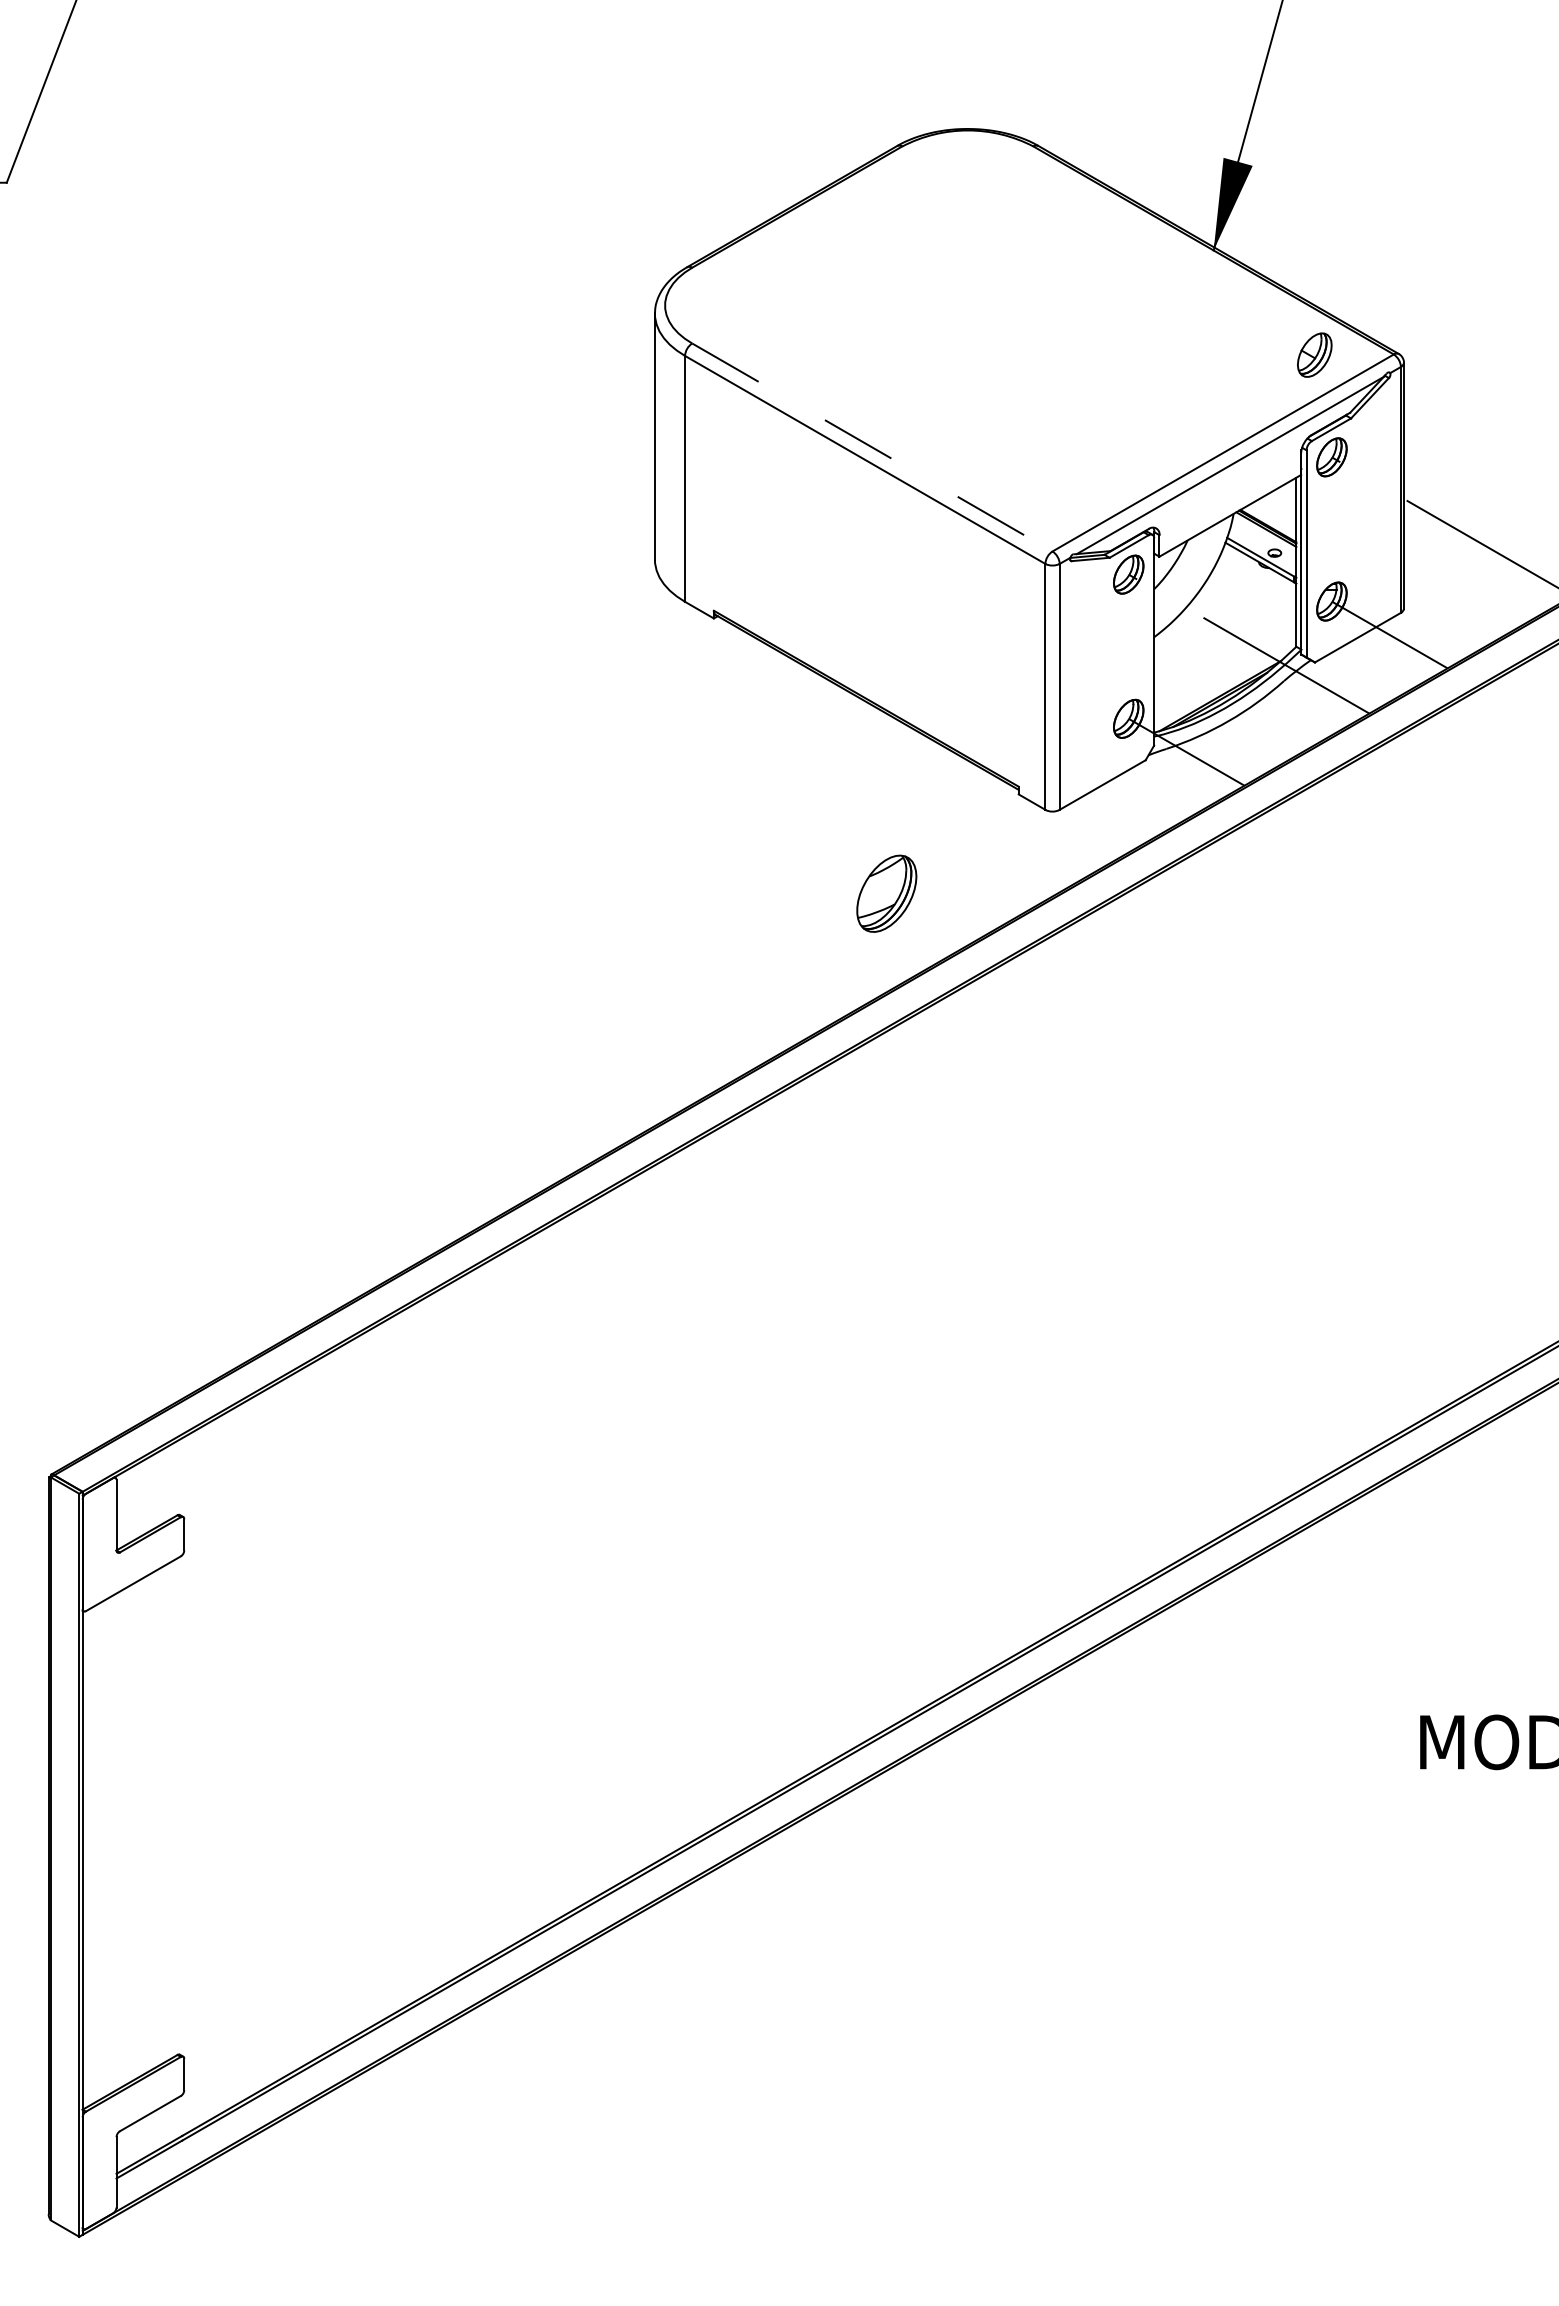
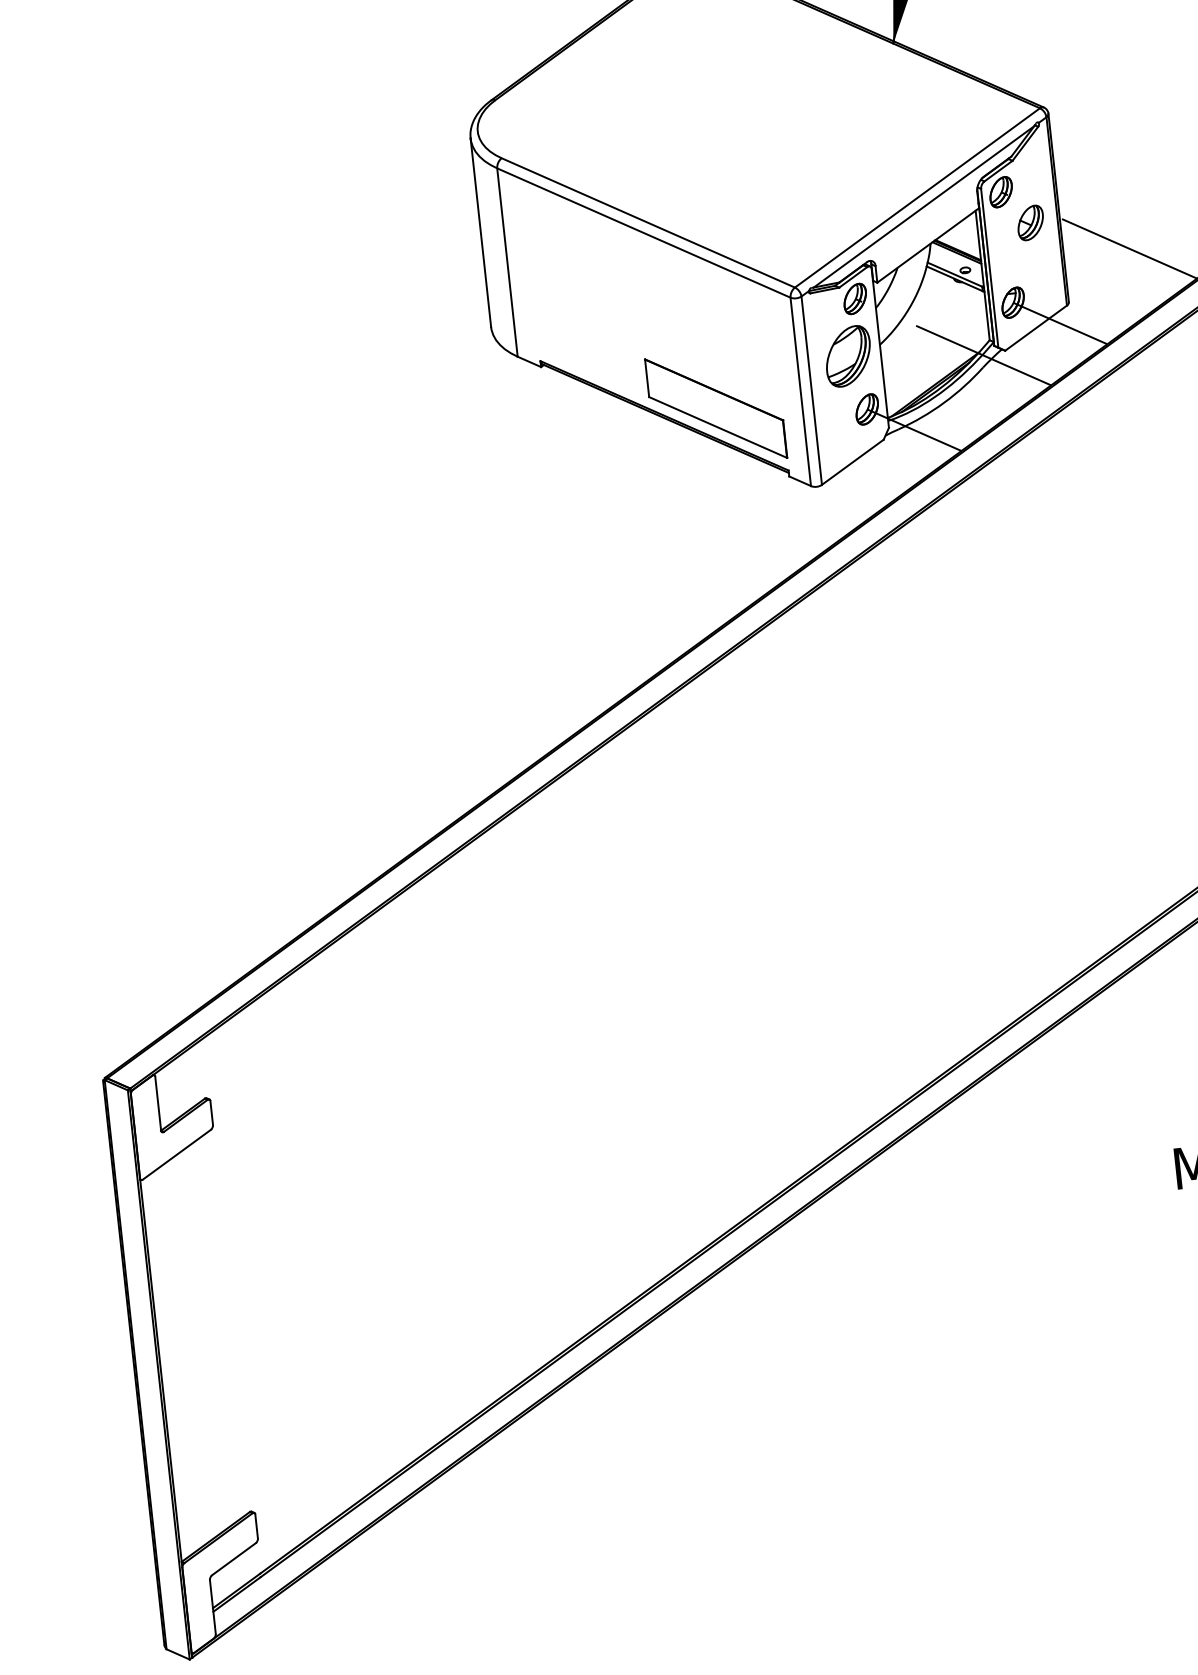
part: (1314, 354) -> (1030, 222), moved
line: (872, 447) -> (648, 222), dashed -> solid
part: (933, 696) -> (715, 408), added
part: (886, 893) -> (848, 356), moved

